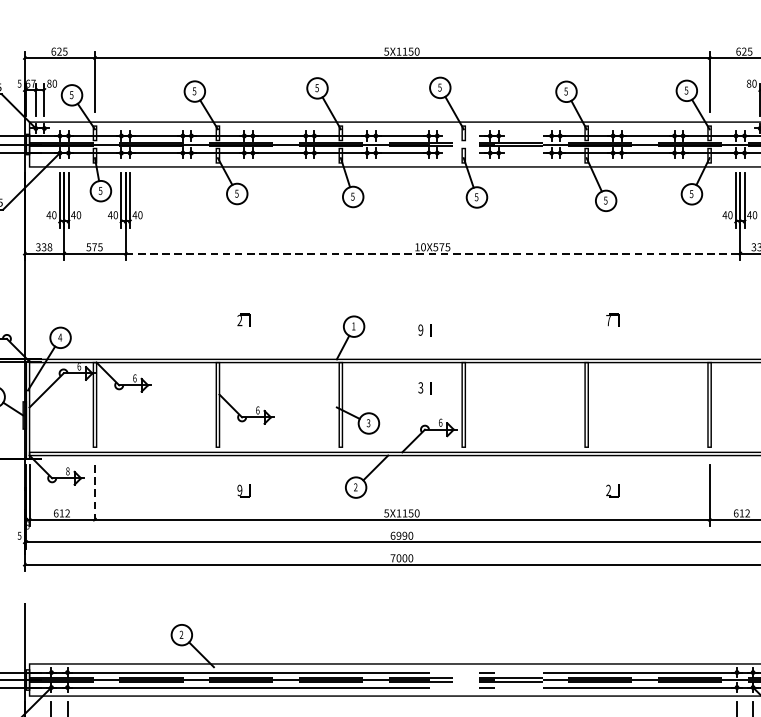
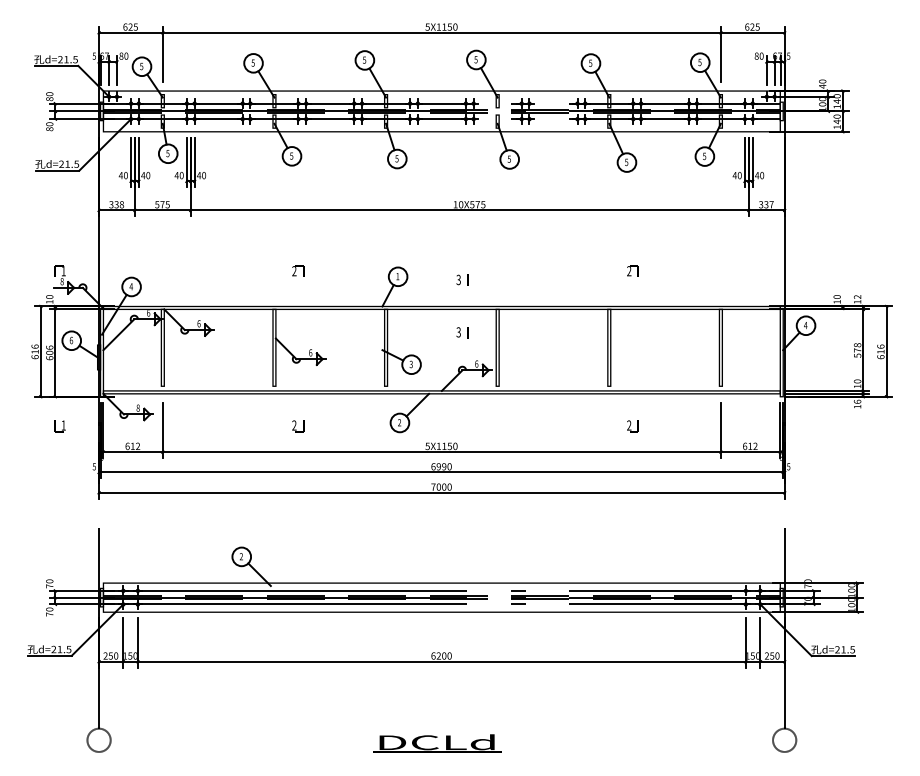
line: (433, 253) -> (470, 210), dashed -> solid
text: (608, 320) -> (629, 271), 7 -> 2
text: (420, 329) -> (458, 279), 9 -> 3
text: (239, 490) -> (294, 425), 9 -> 2
line: (94, 495) -> (162, 430), dashed -> solid

